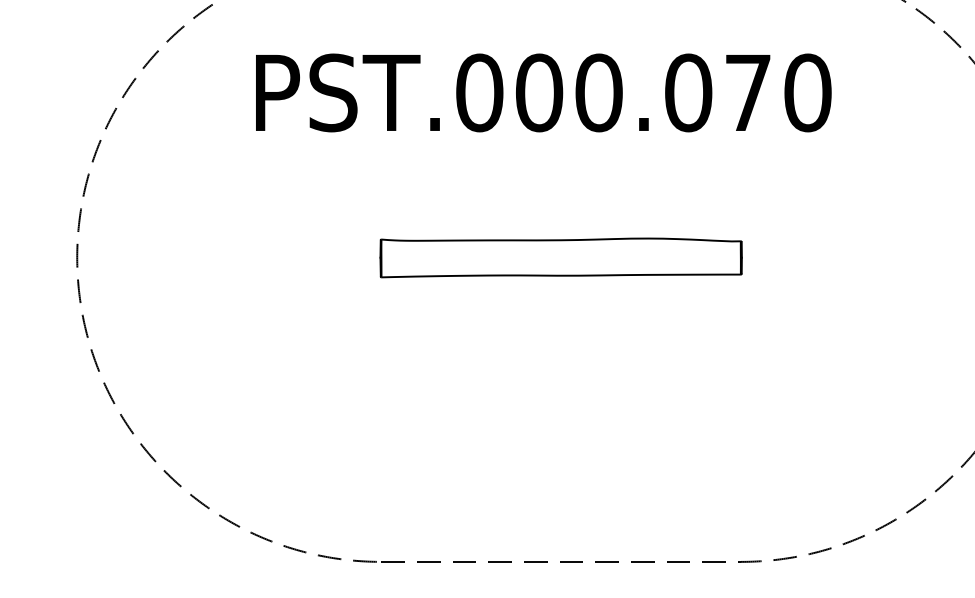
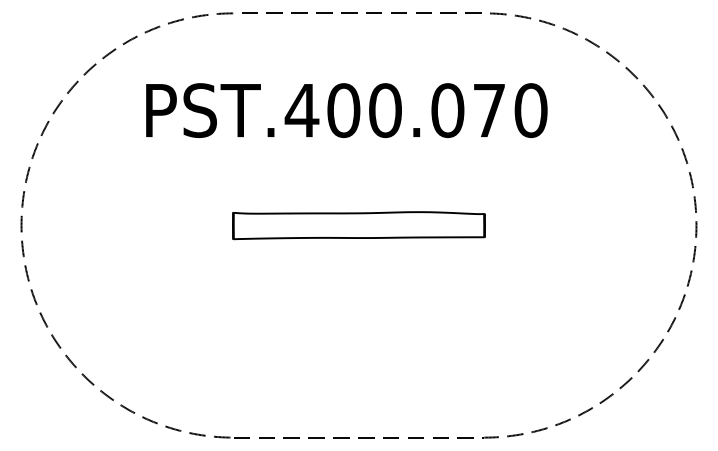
text: (478, 92) -> (301, 110), PST.000.070 -> PST.400.070

